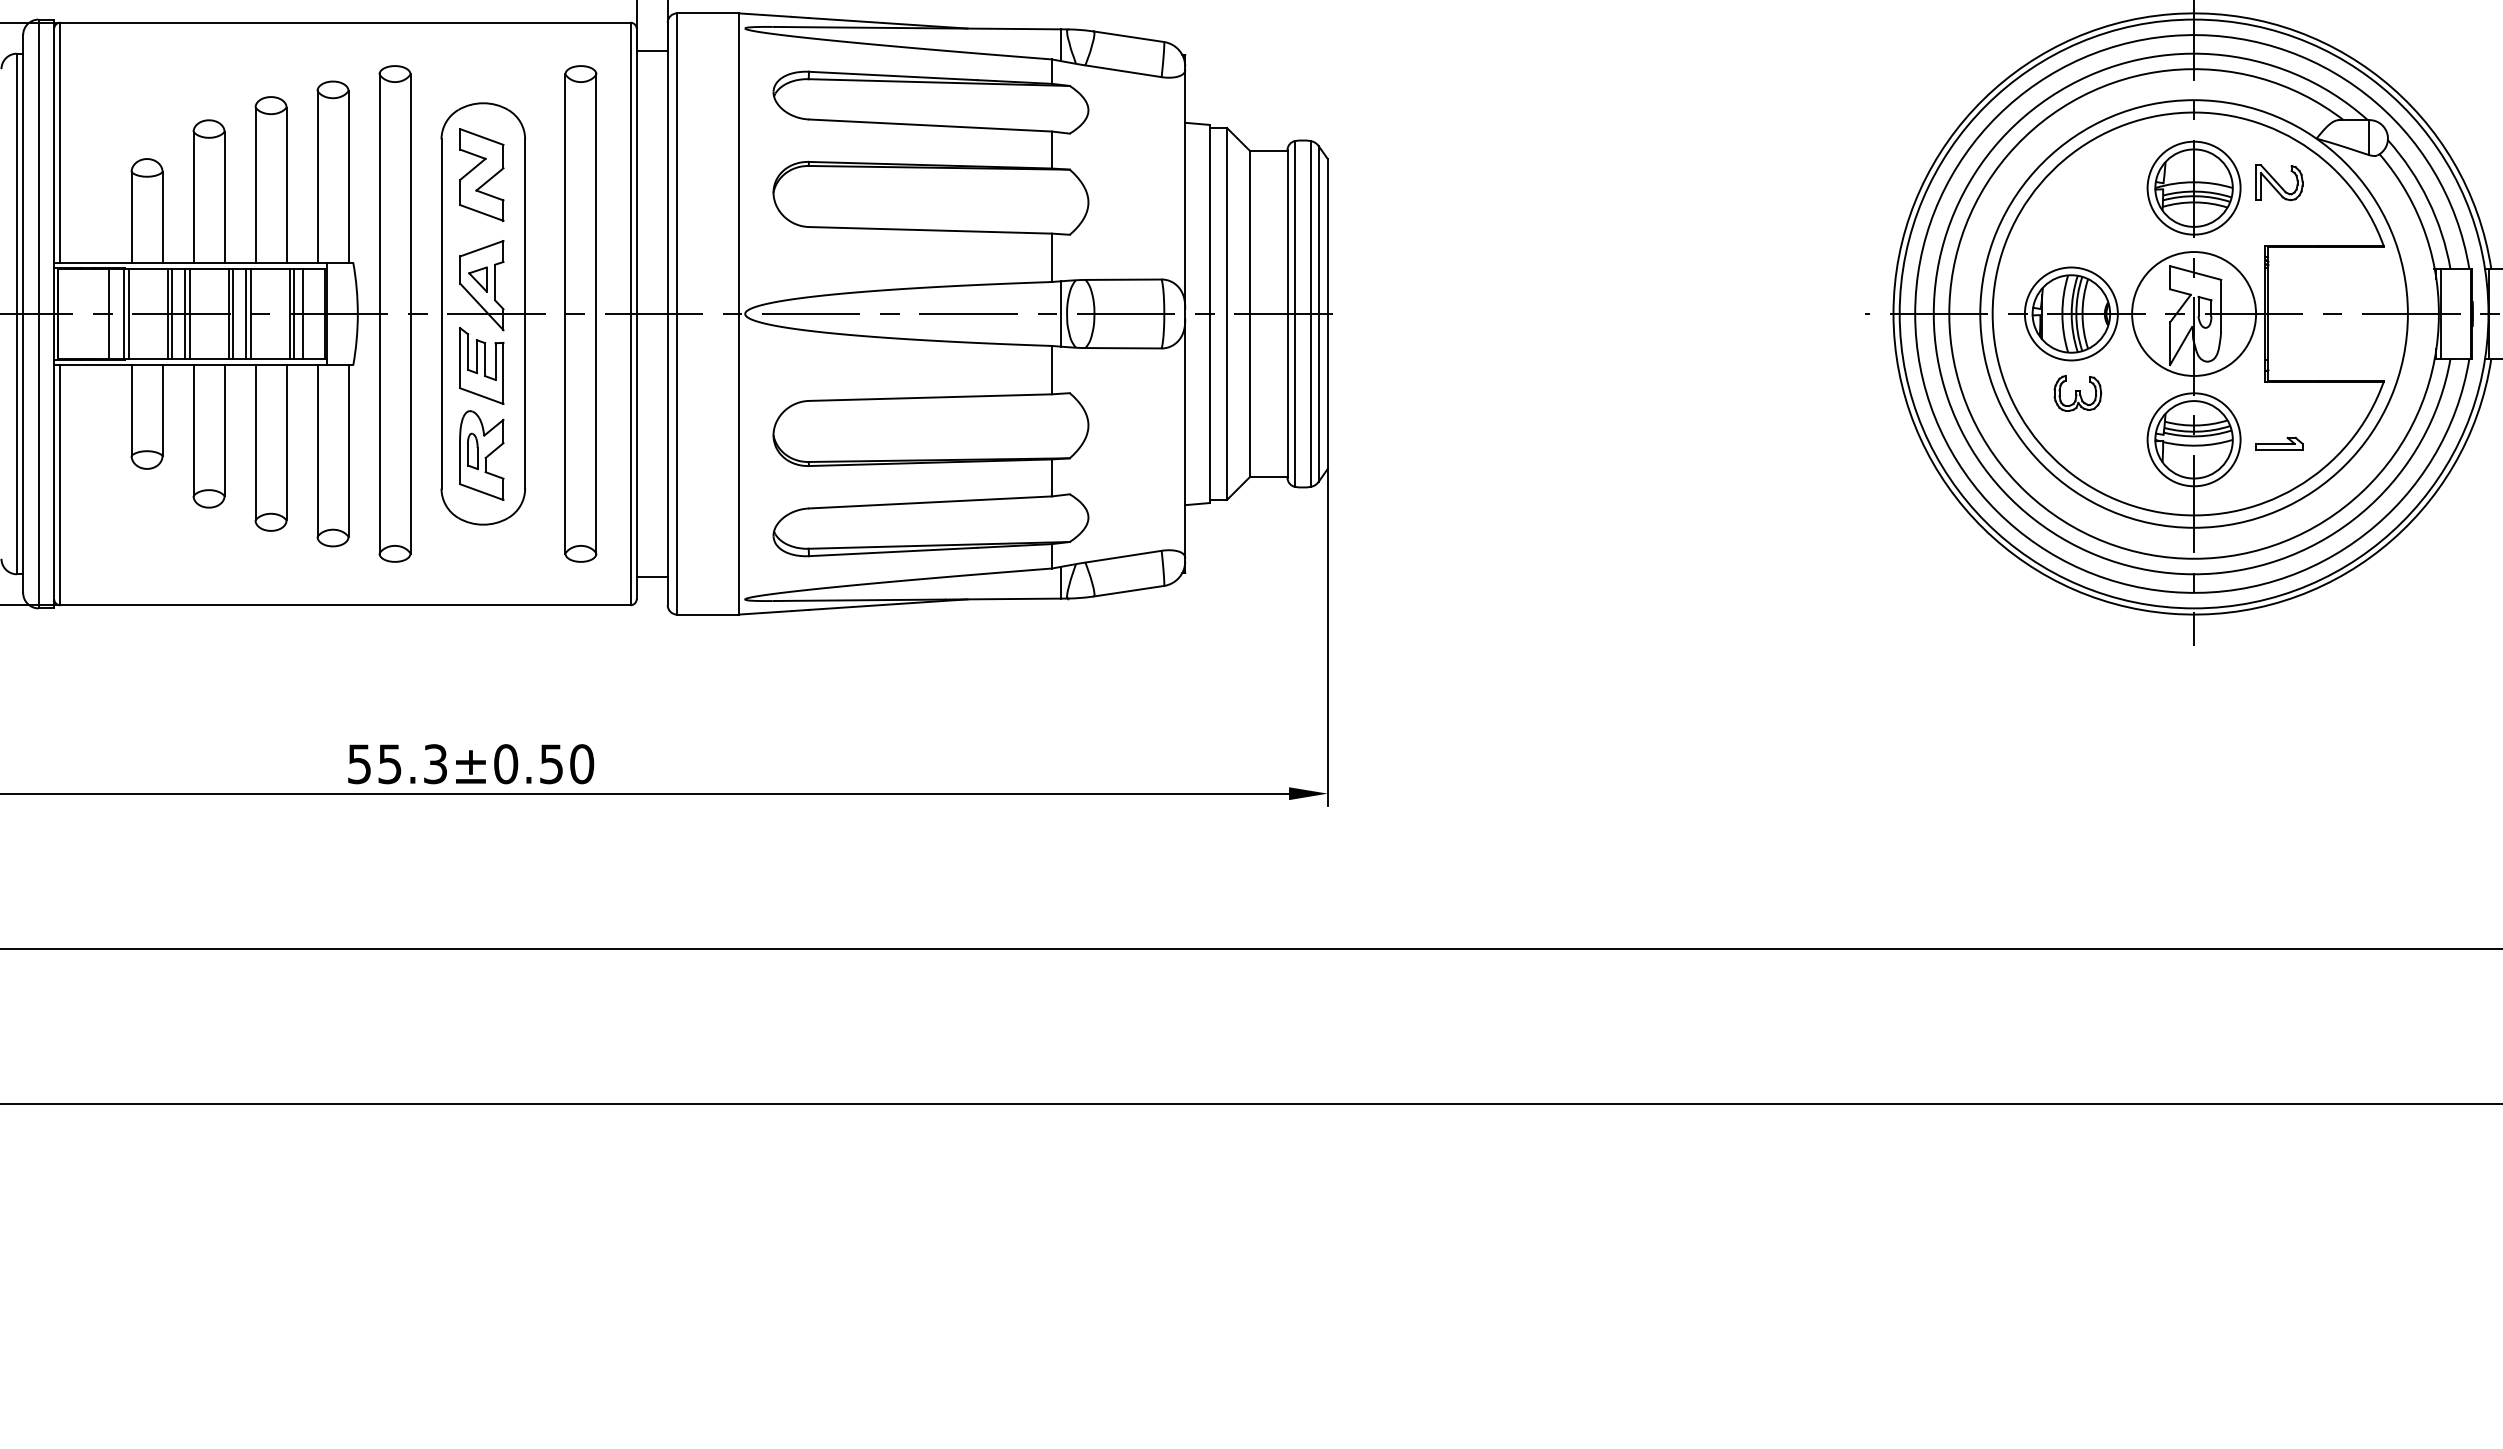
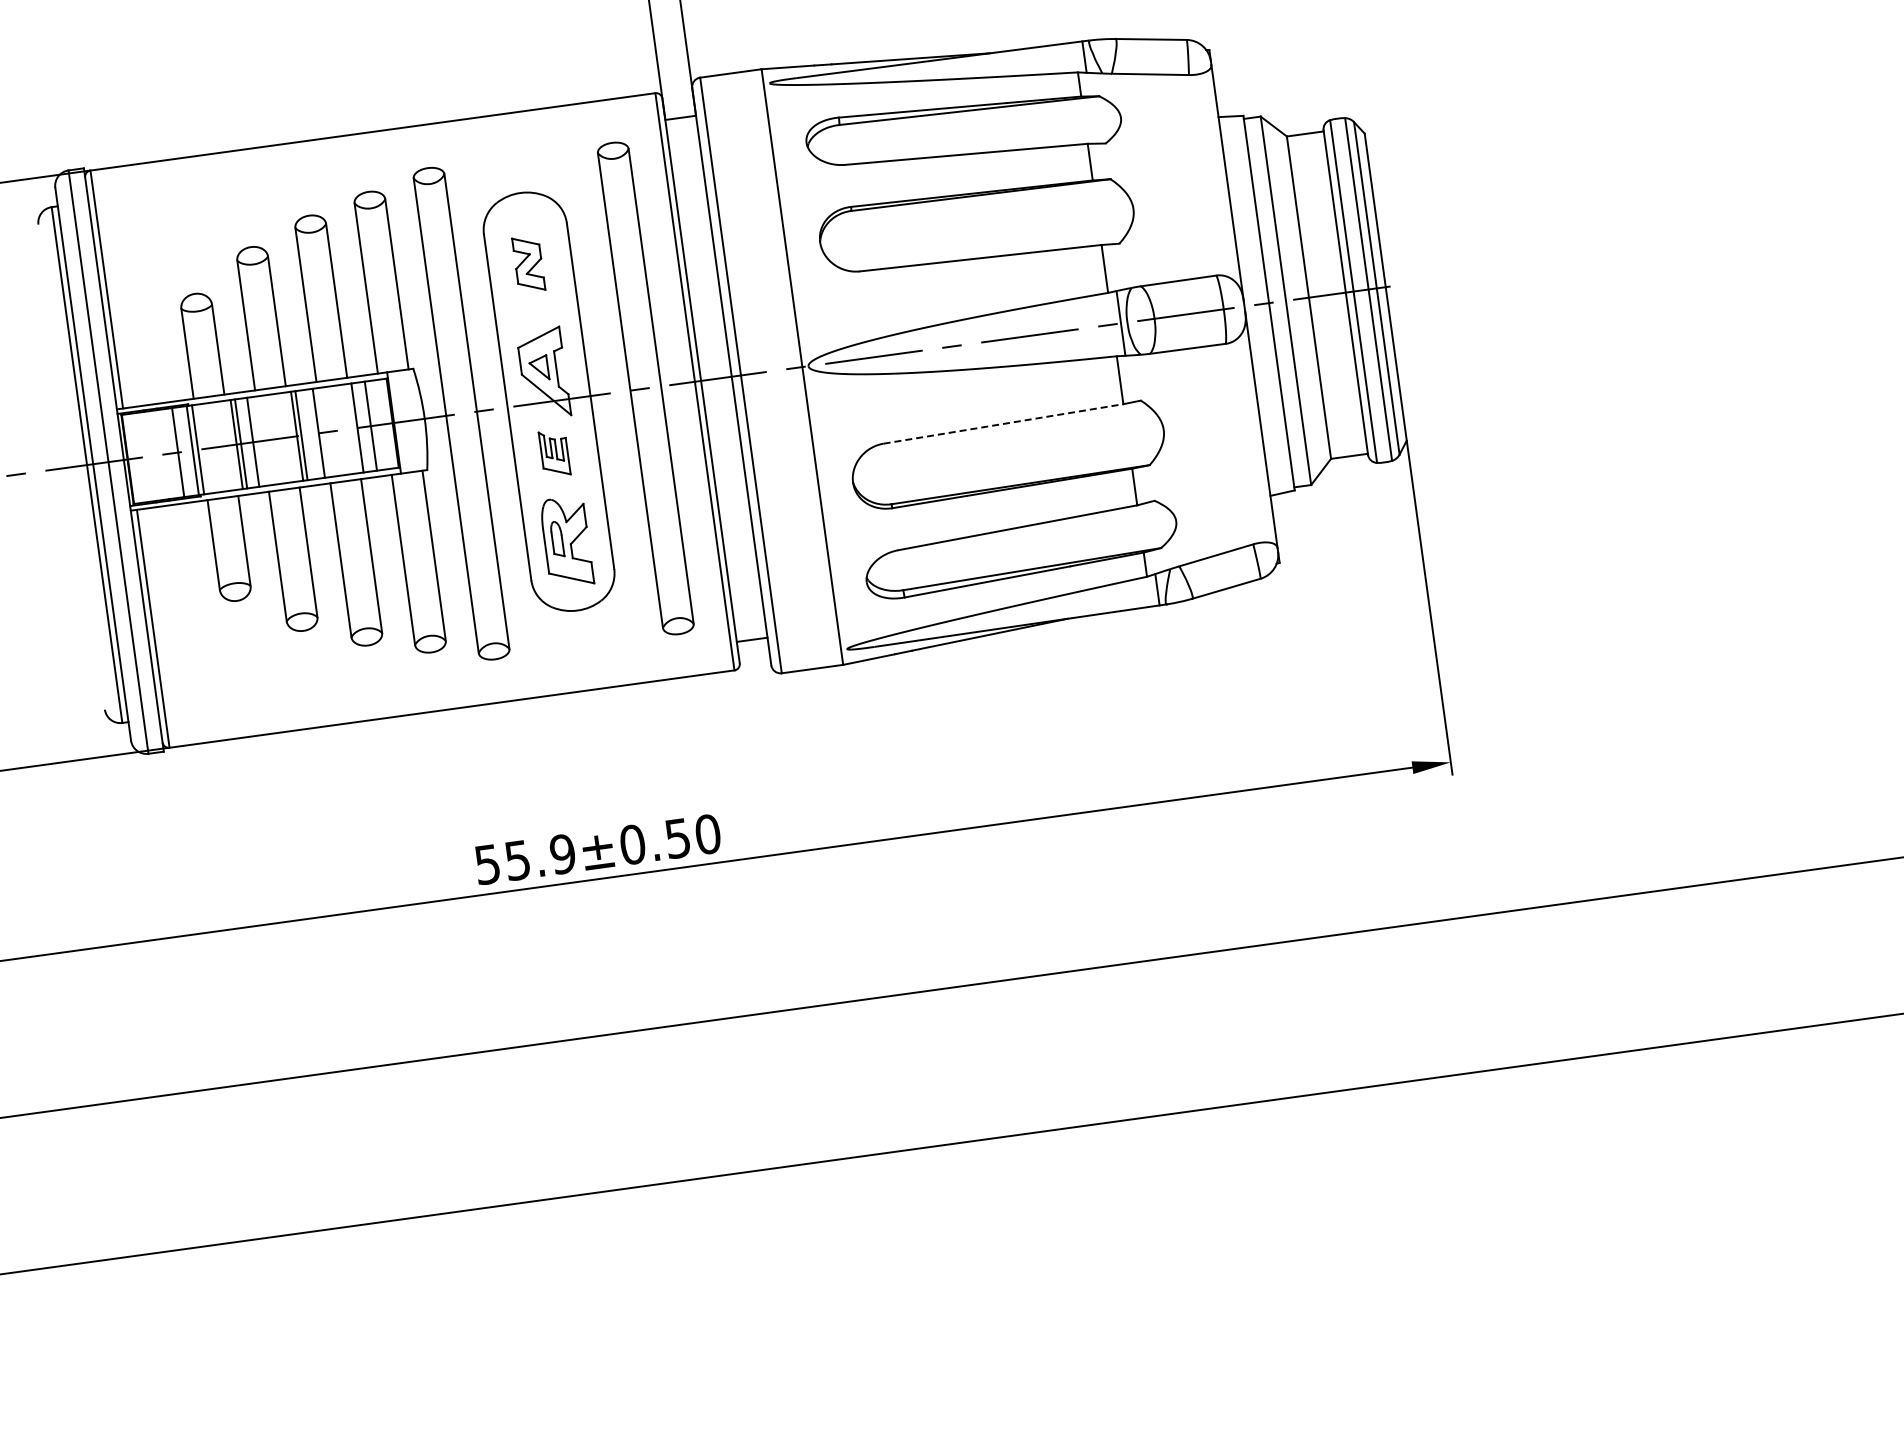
part: (481, 174) -> (528, 263), size x0.6
line: (189, 313) -> (257, 441), removed
line: (245, 313) -> (313, 433), removed
line: (294, 313) -> (361, 426), removed
part: (481, 365) -> (554, 453), size x0.6
line: (930, 397) -> (1003, 423), solid -> dashed
text: (435, 764) -> (562, 854), 55.3±0.50 -> 55.9±0.50

